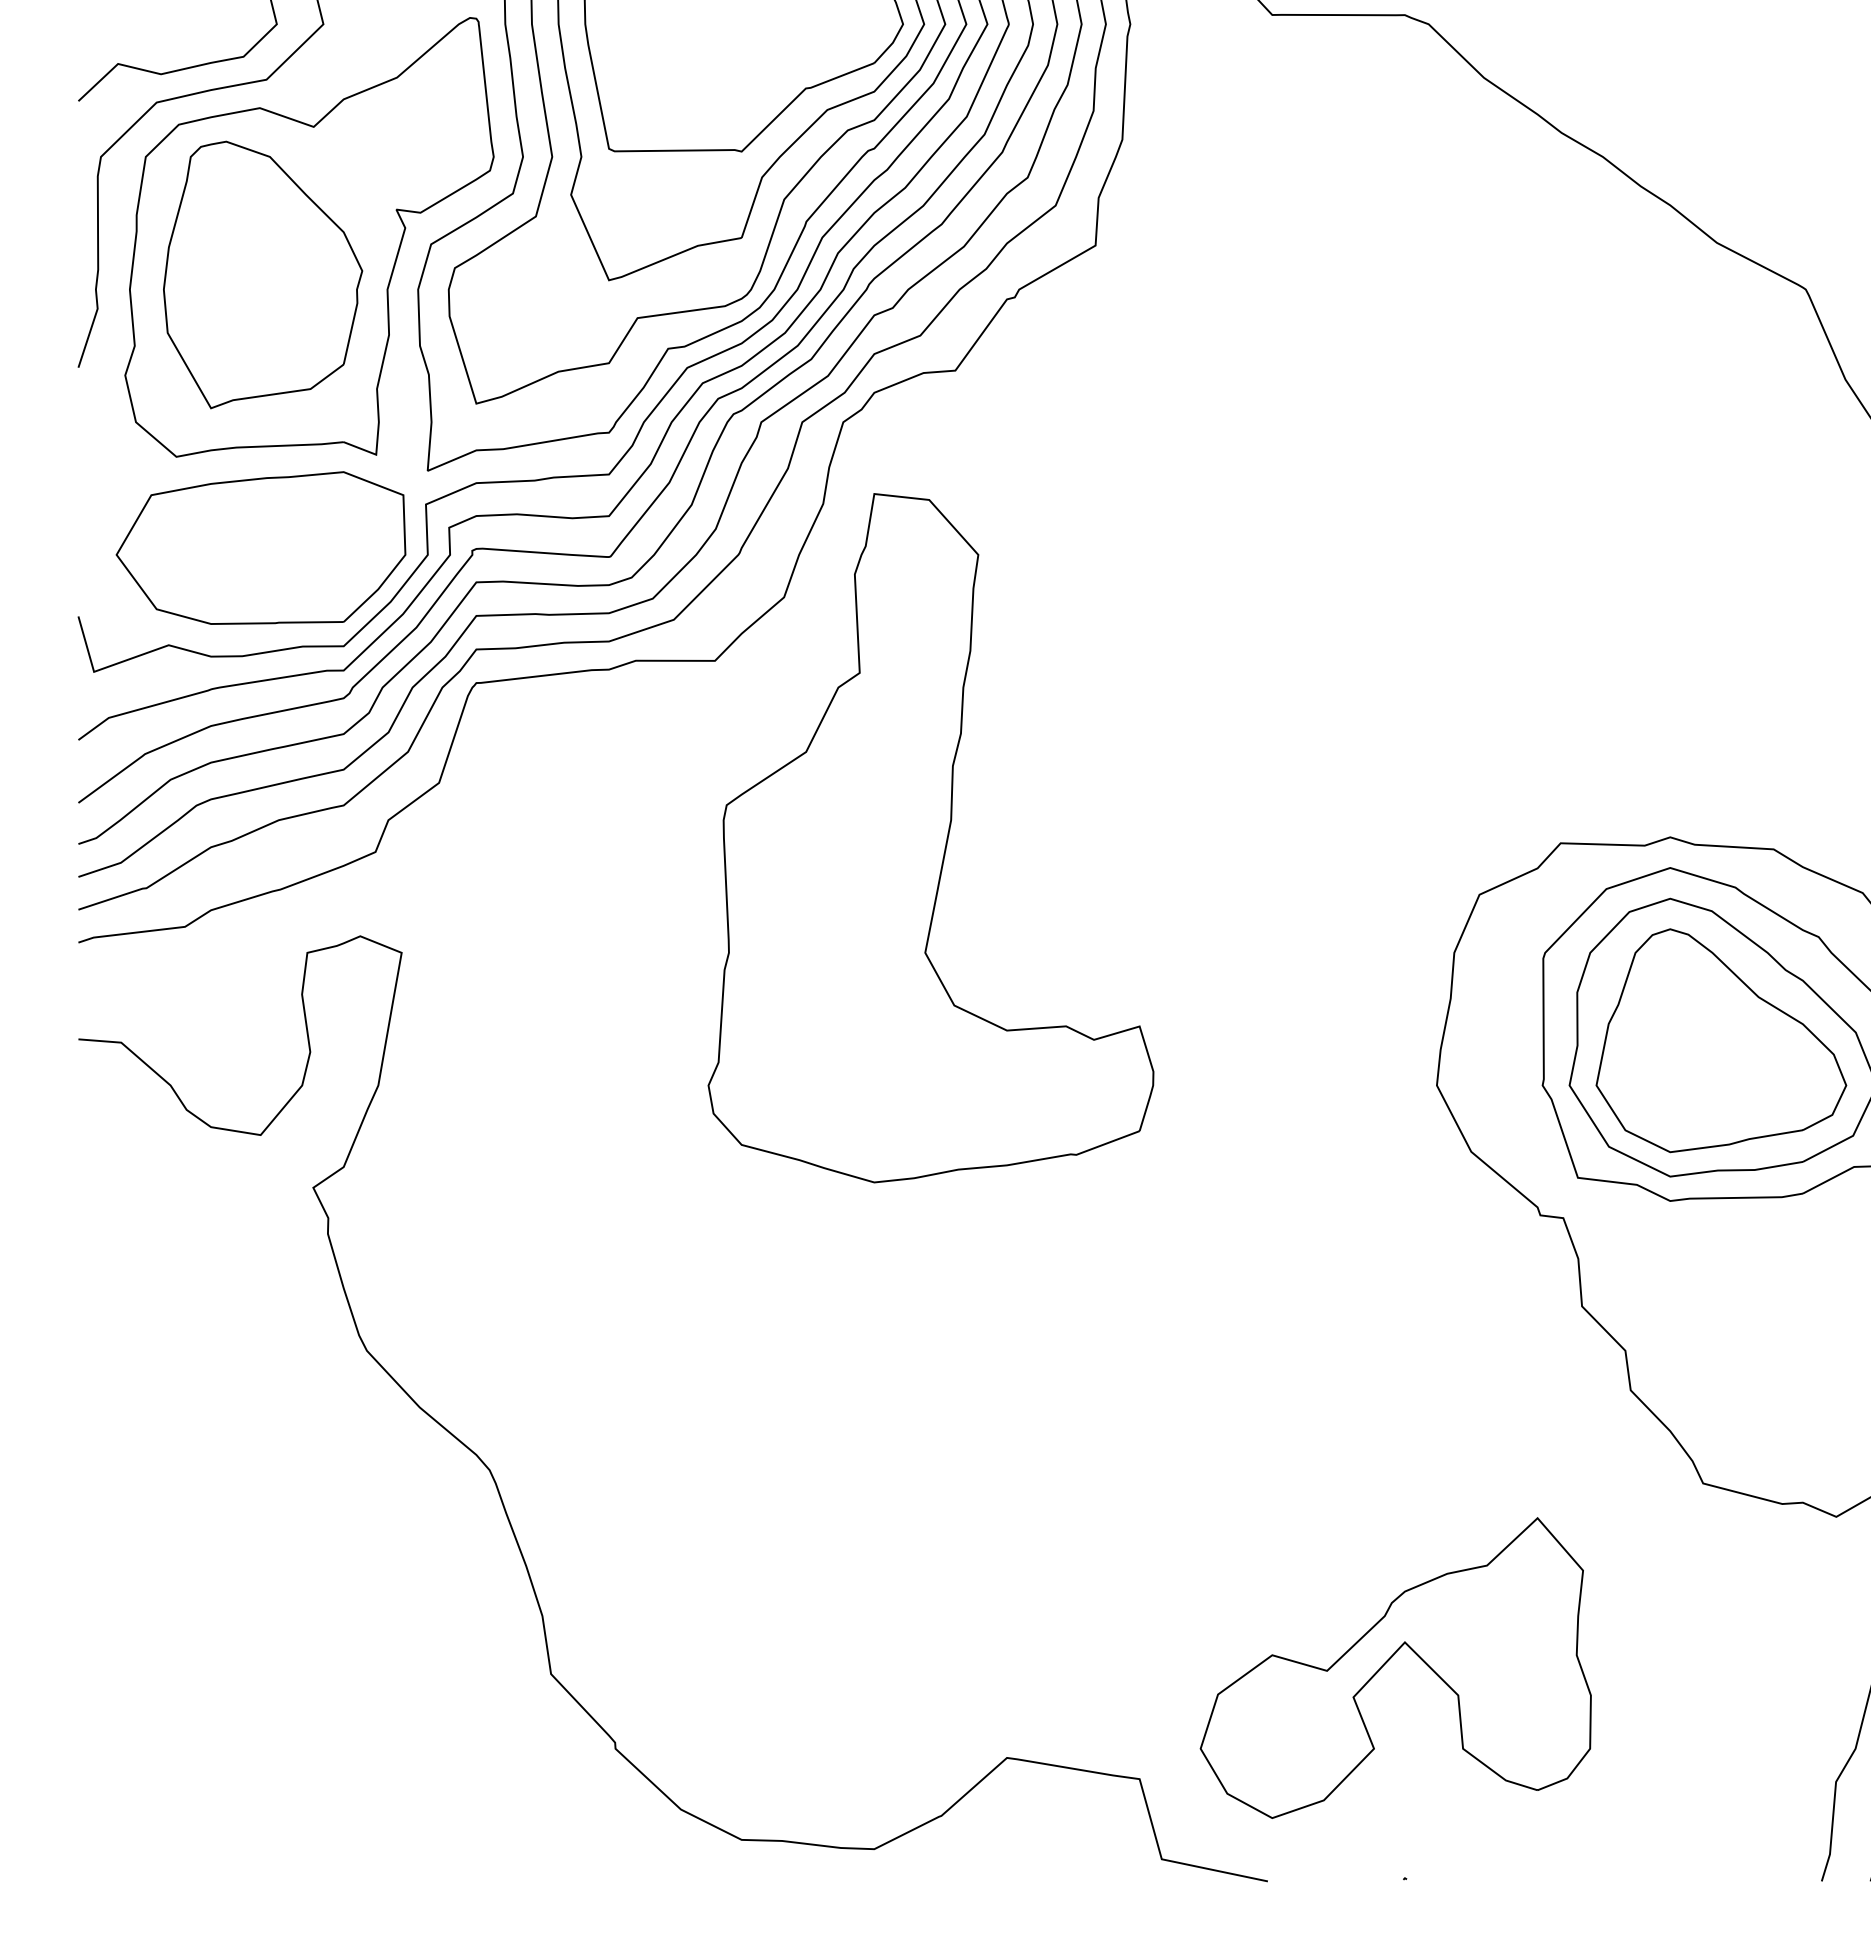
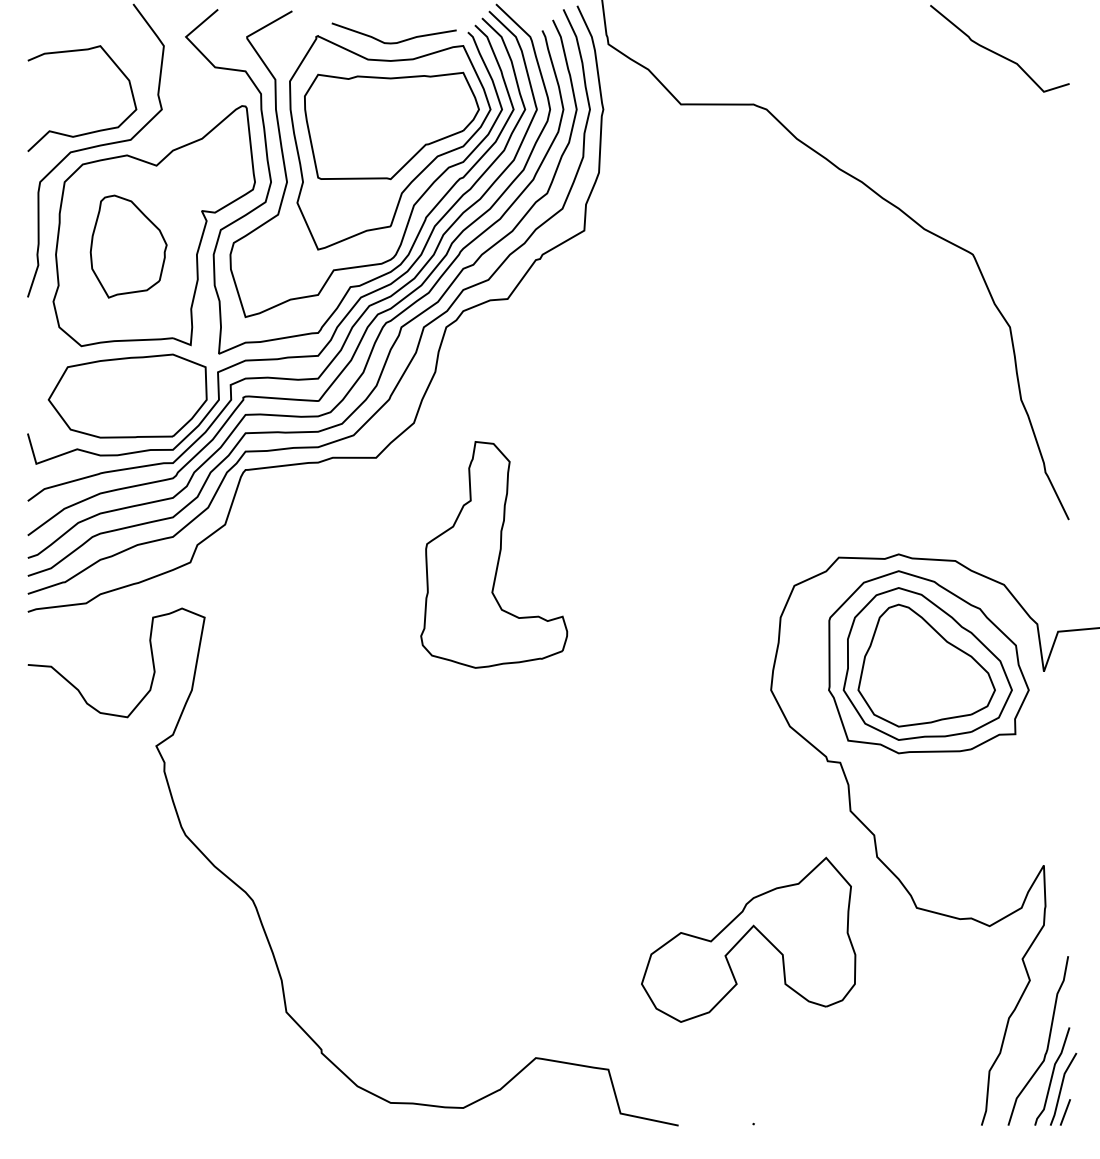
part: (262, 274) -> (128, 246), size x0.7
part: (929, 837) -> (493, 554), size x0.6
part: (1395, 1667) -> (748, 939), moved

